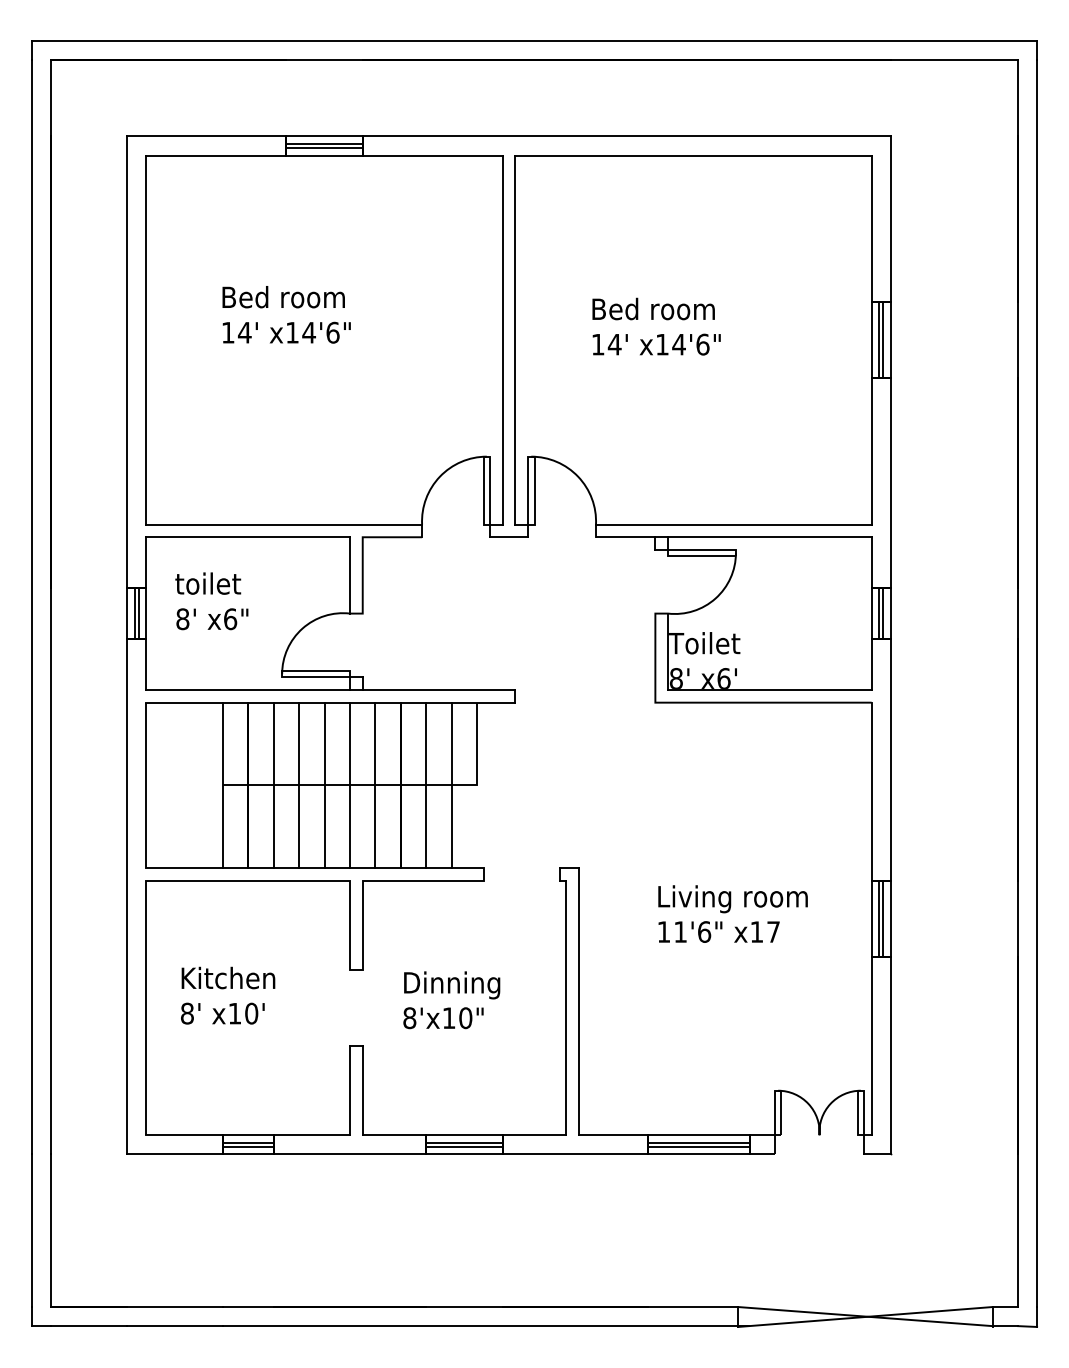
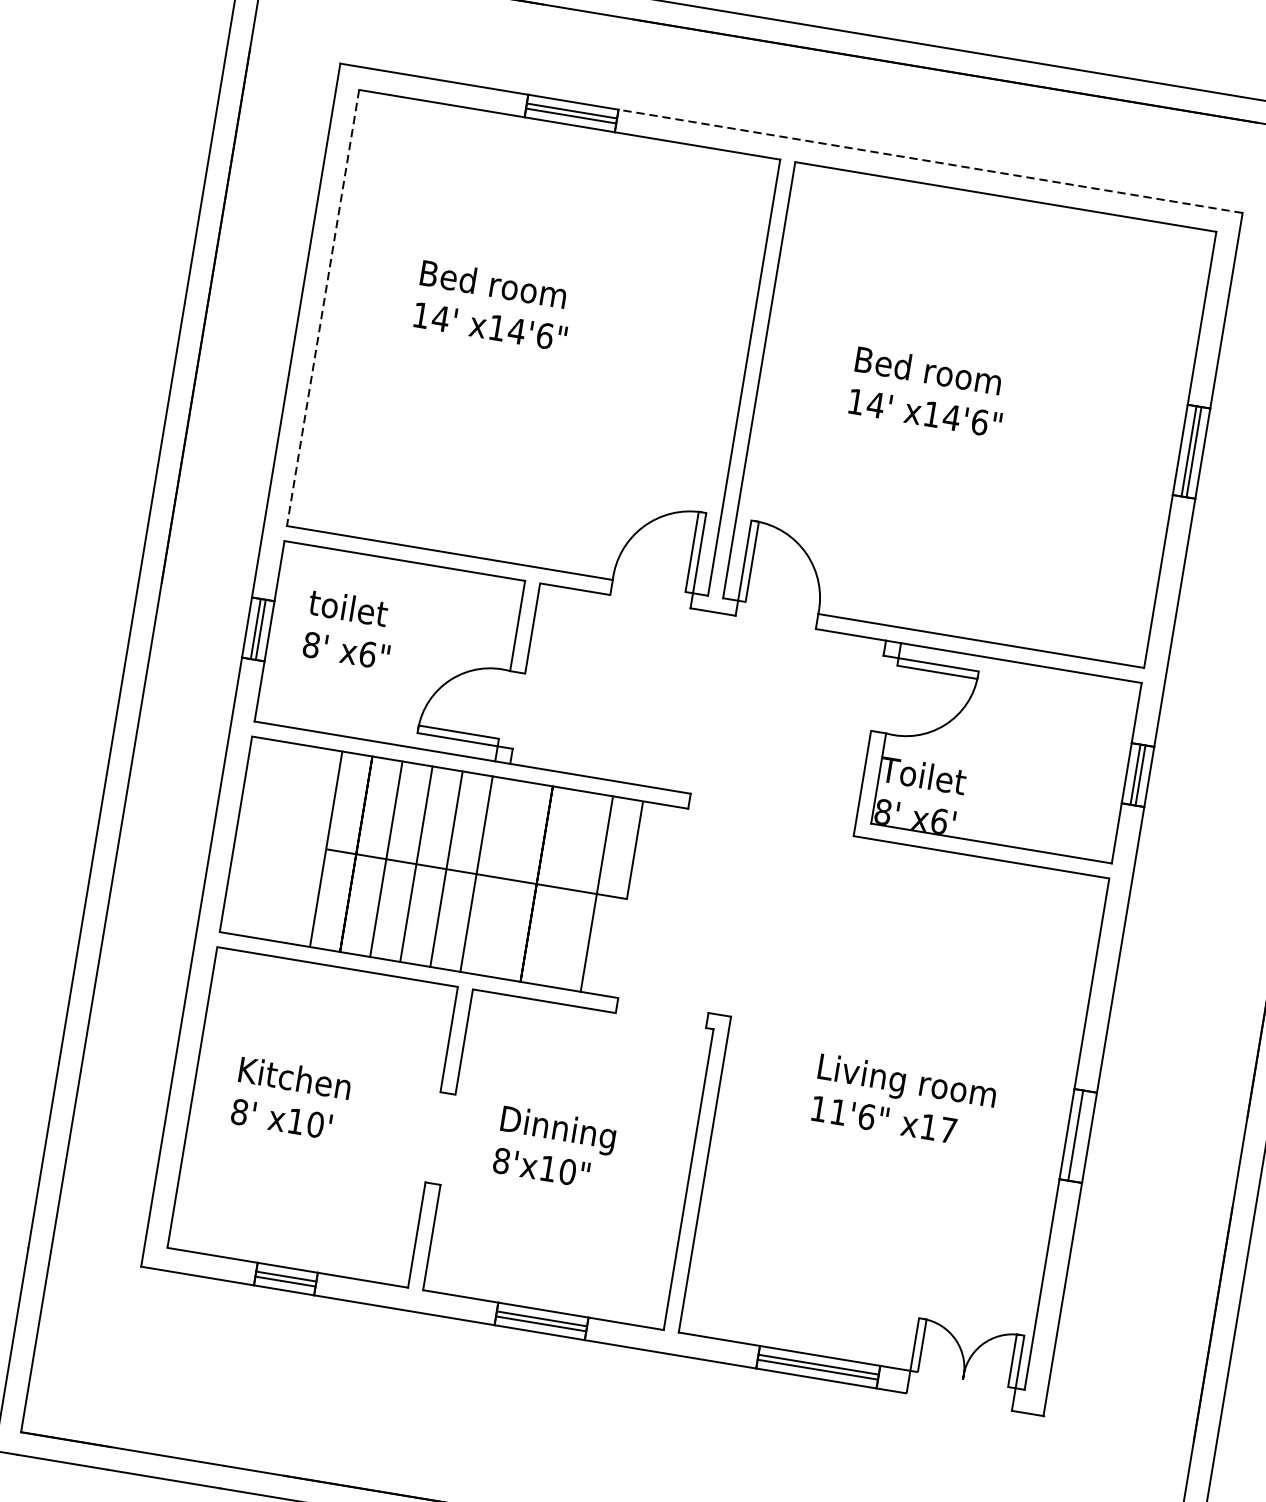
line: (626, 136) -> (930, 161), solid -> dashed
line: (146, 340) -> (323, 308), solid -> dashed
line: (375, 785) -> (506, 879), removed
line: (426, 785) -> (566, 889), removed
line: (883, 918) -> (1081, 1135), removed

